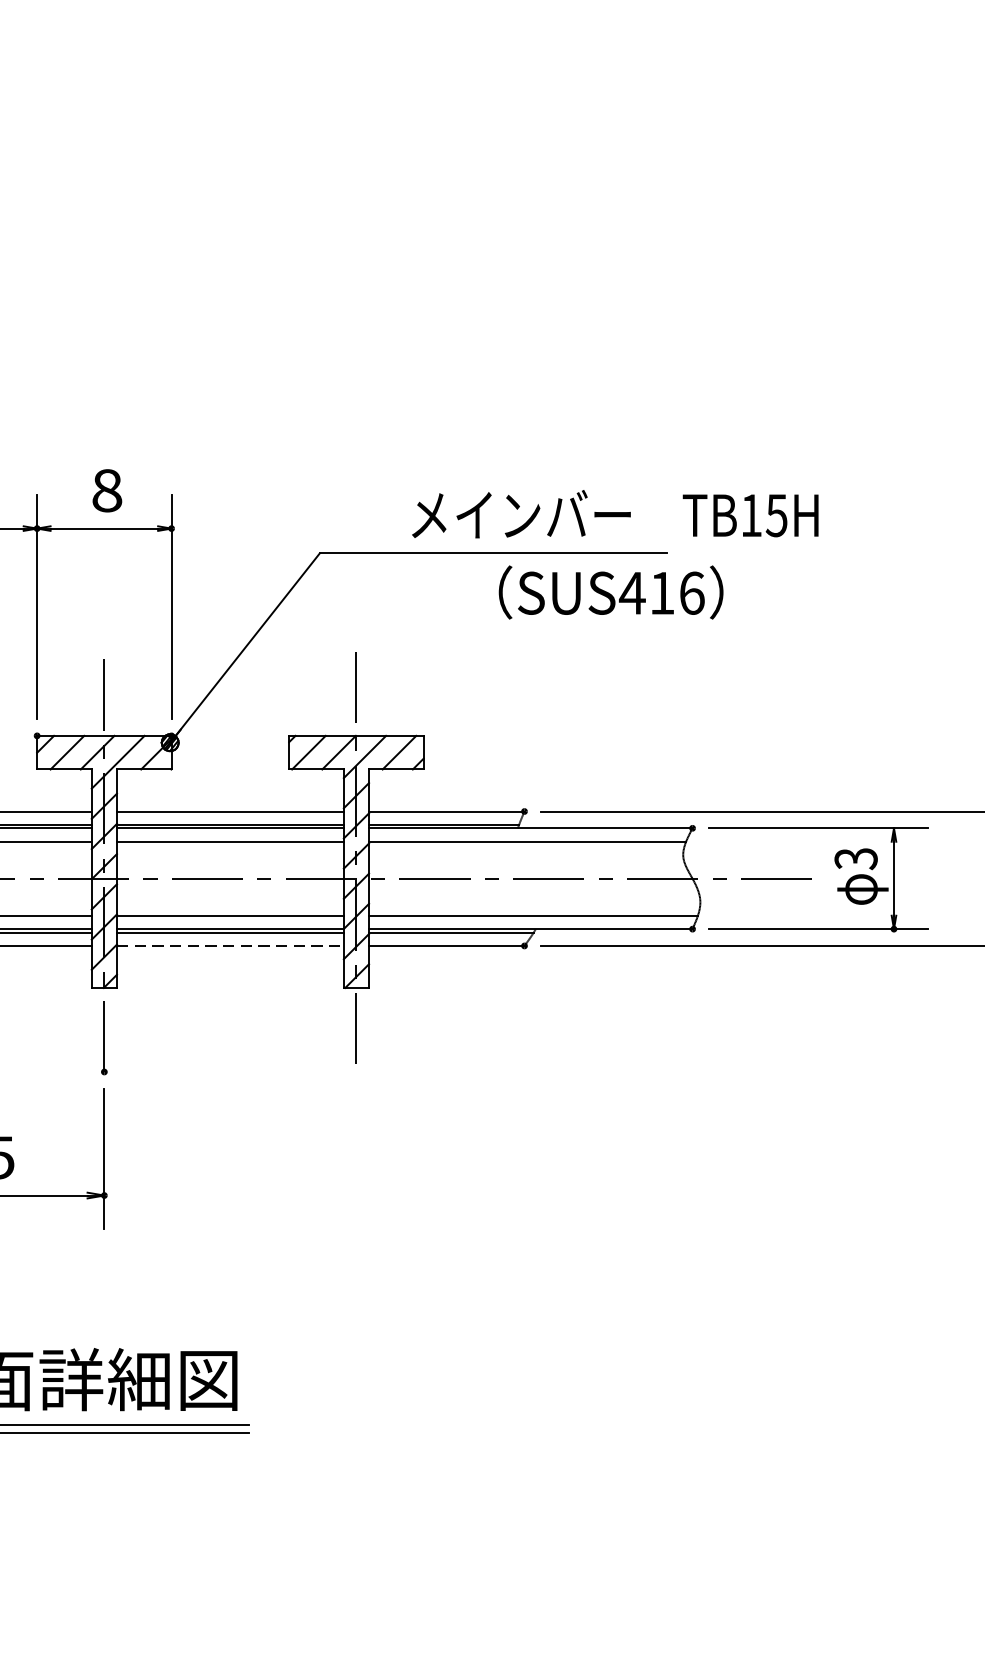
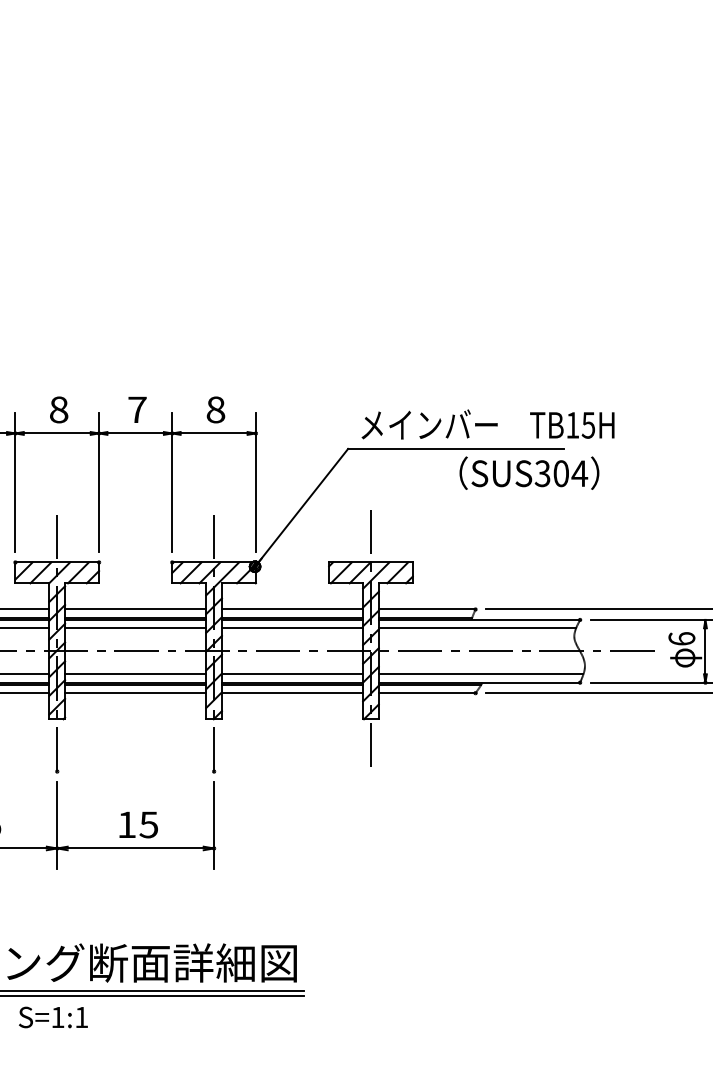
text: (614, 514) -> (487, 424), moved
text: (662, 592) -> (561, 473), SUS416 -> SUS304
text: (855, 858) -> (681, 638), 3 -> 6
line: (230, 946) -> (292, 693), dashed -> solid

